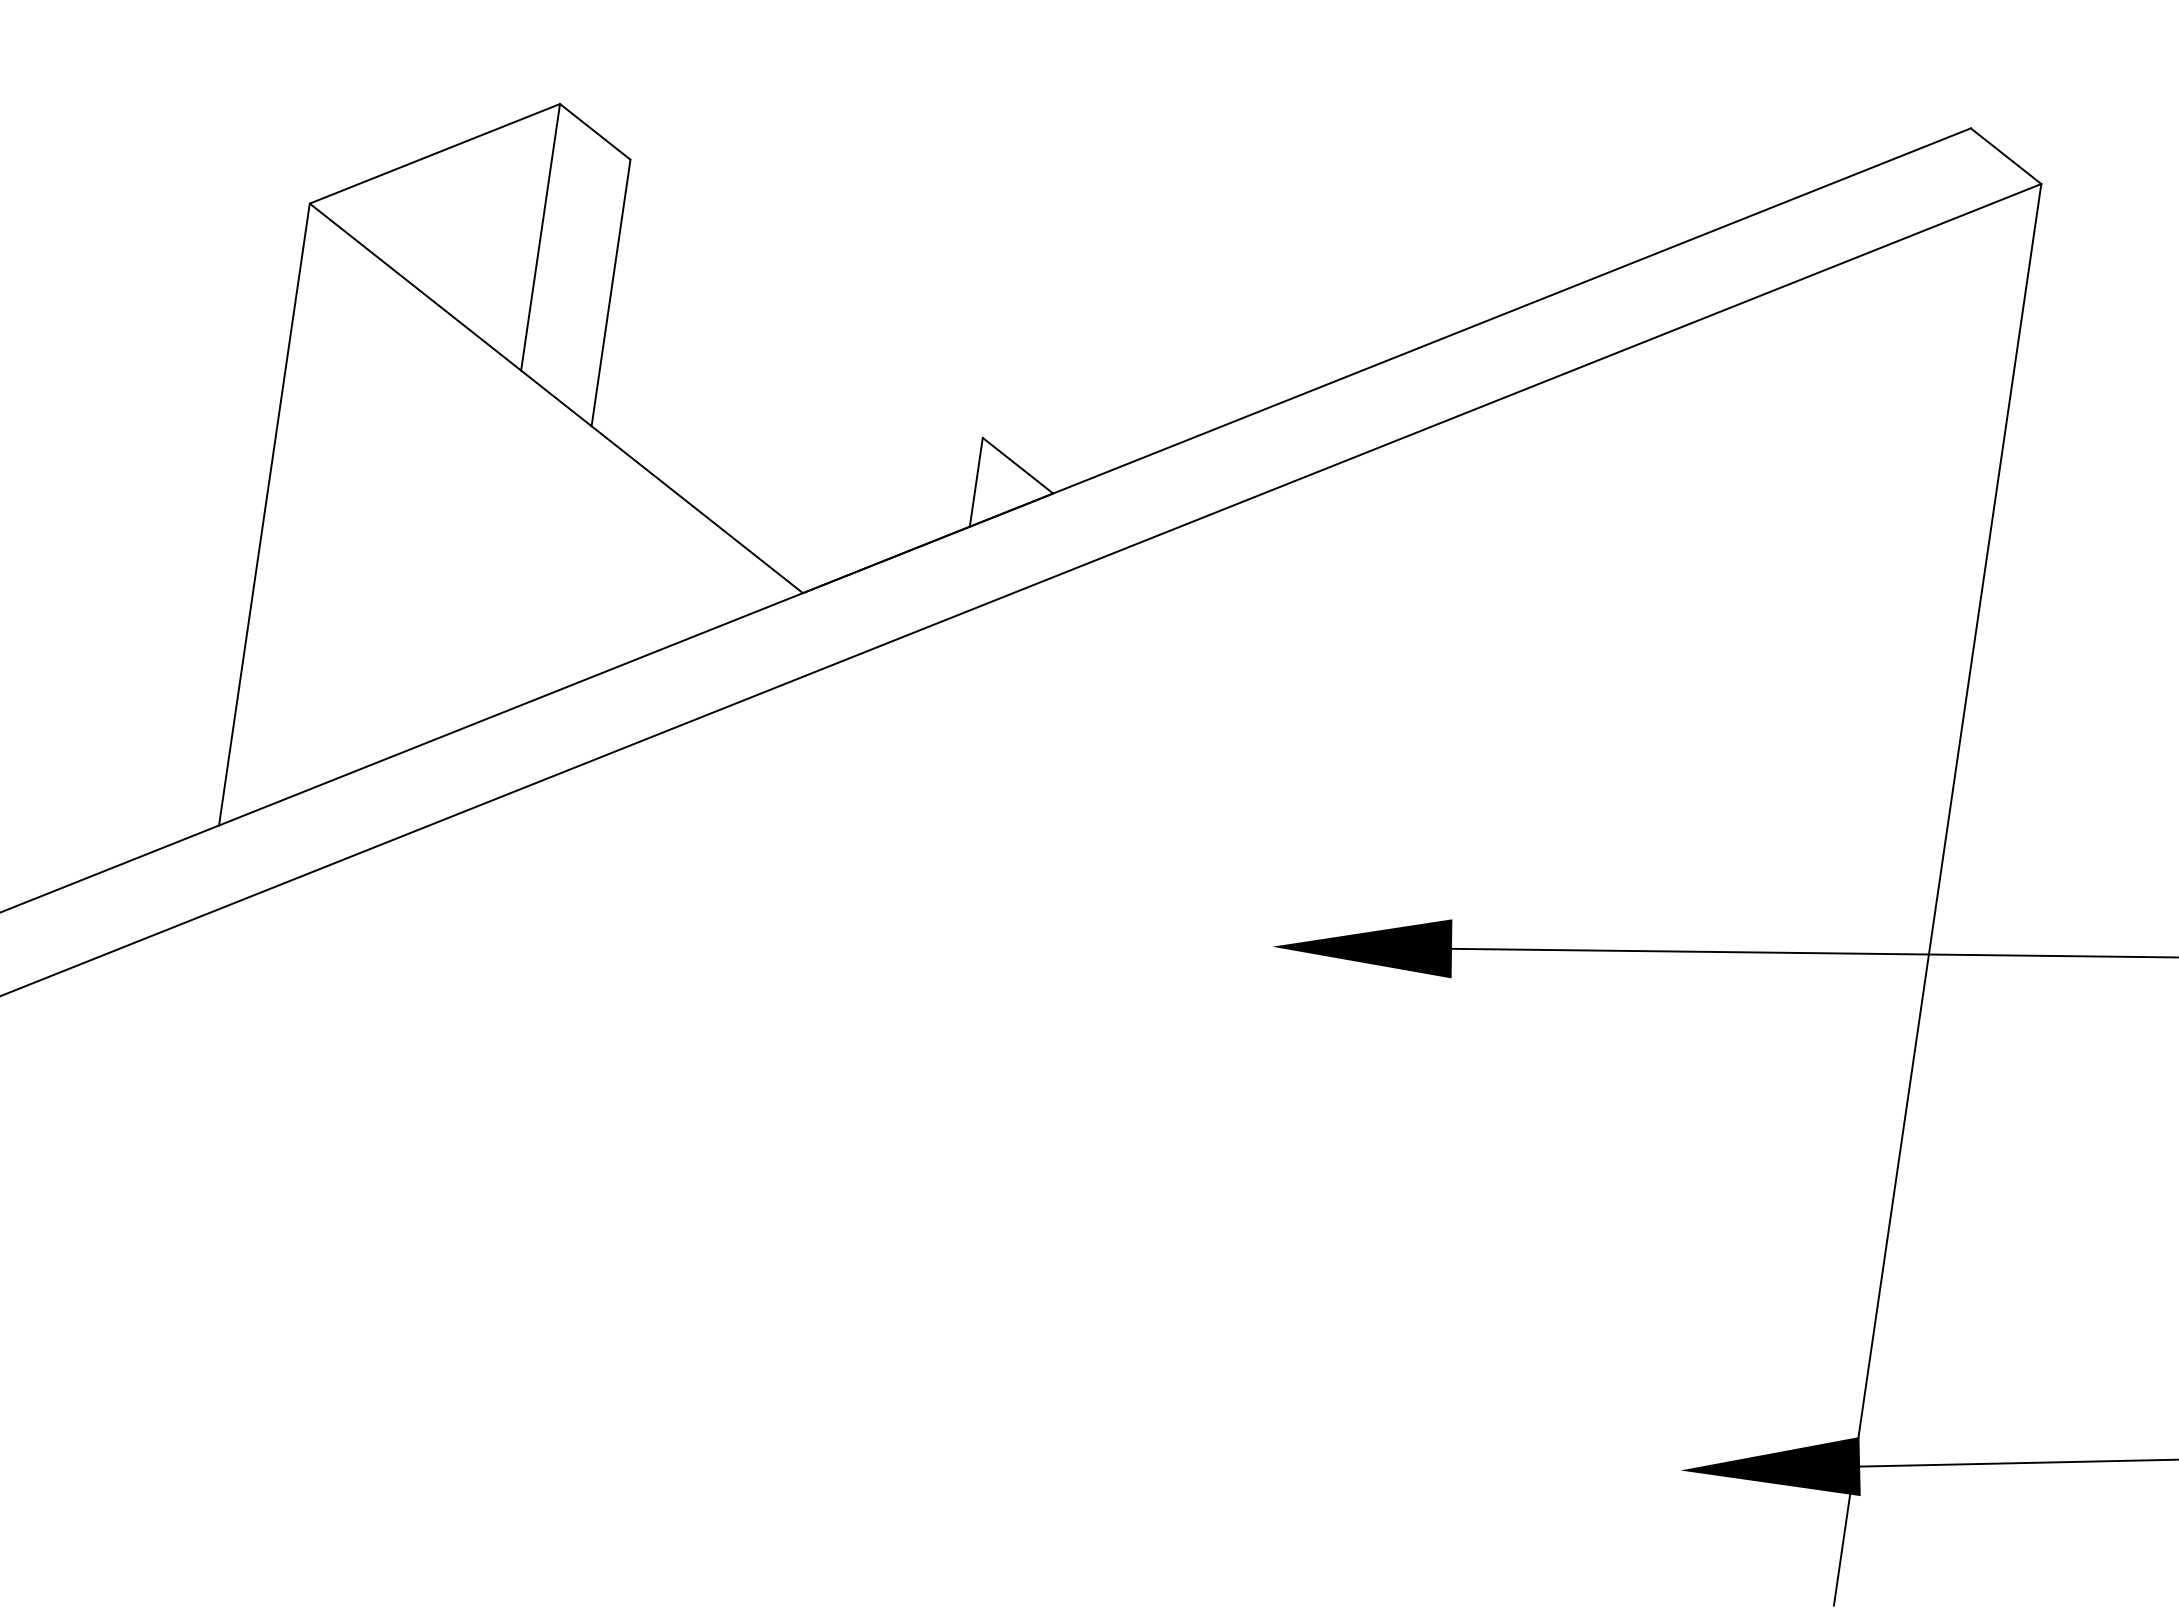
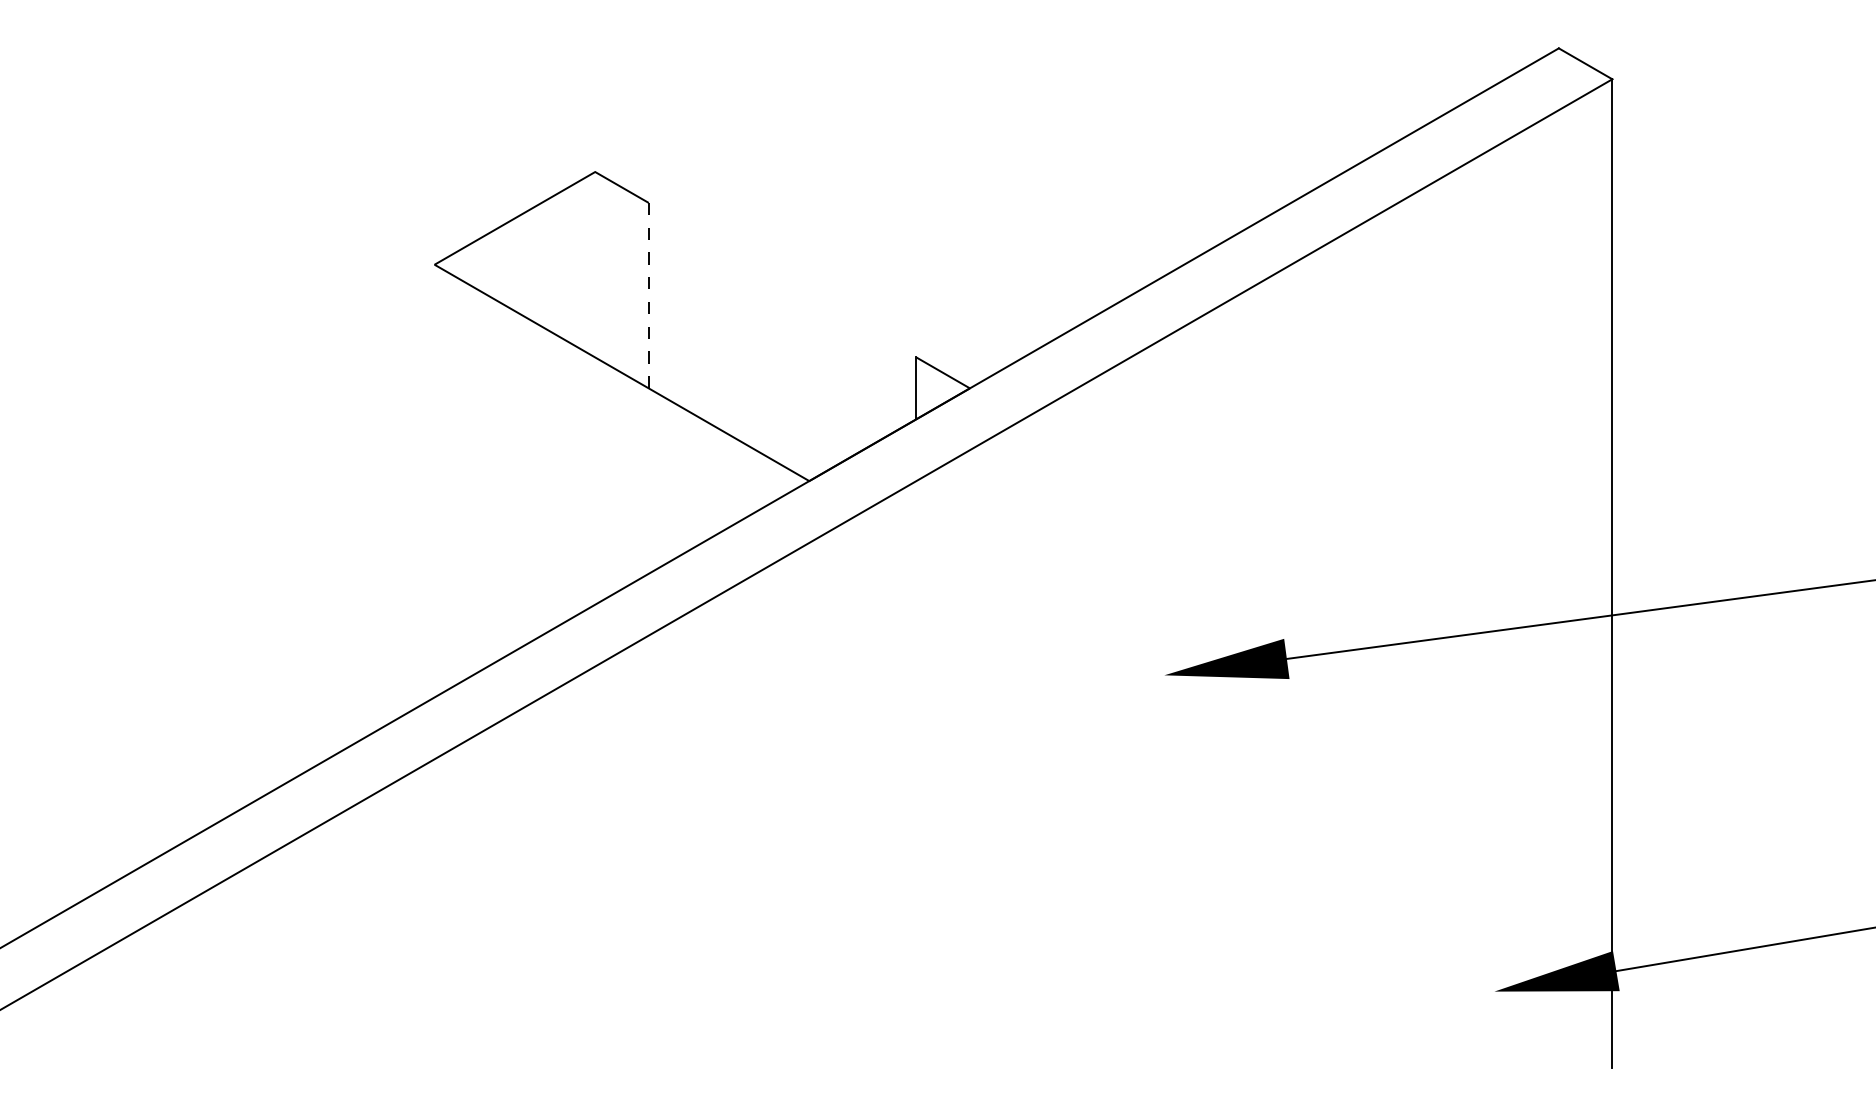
line: (541, 237) -> (595, 264), removed
line: (610, 292) -> (648, 295), solid -> dashed
line: (264, 513) -> (434, 480), removed

